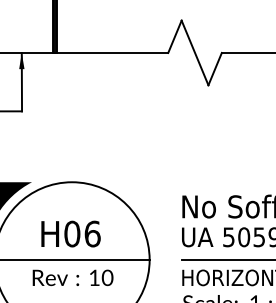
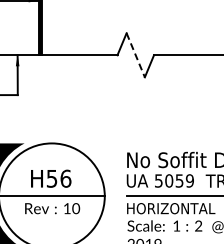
line: (194, 53) -> (135, 55), solid -> dashed
text: (71, 233) -> (51, 178), H06 -> H56

